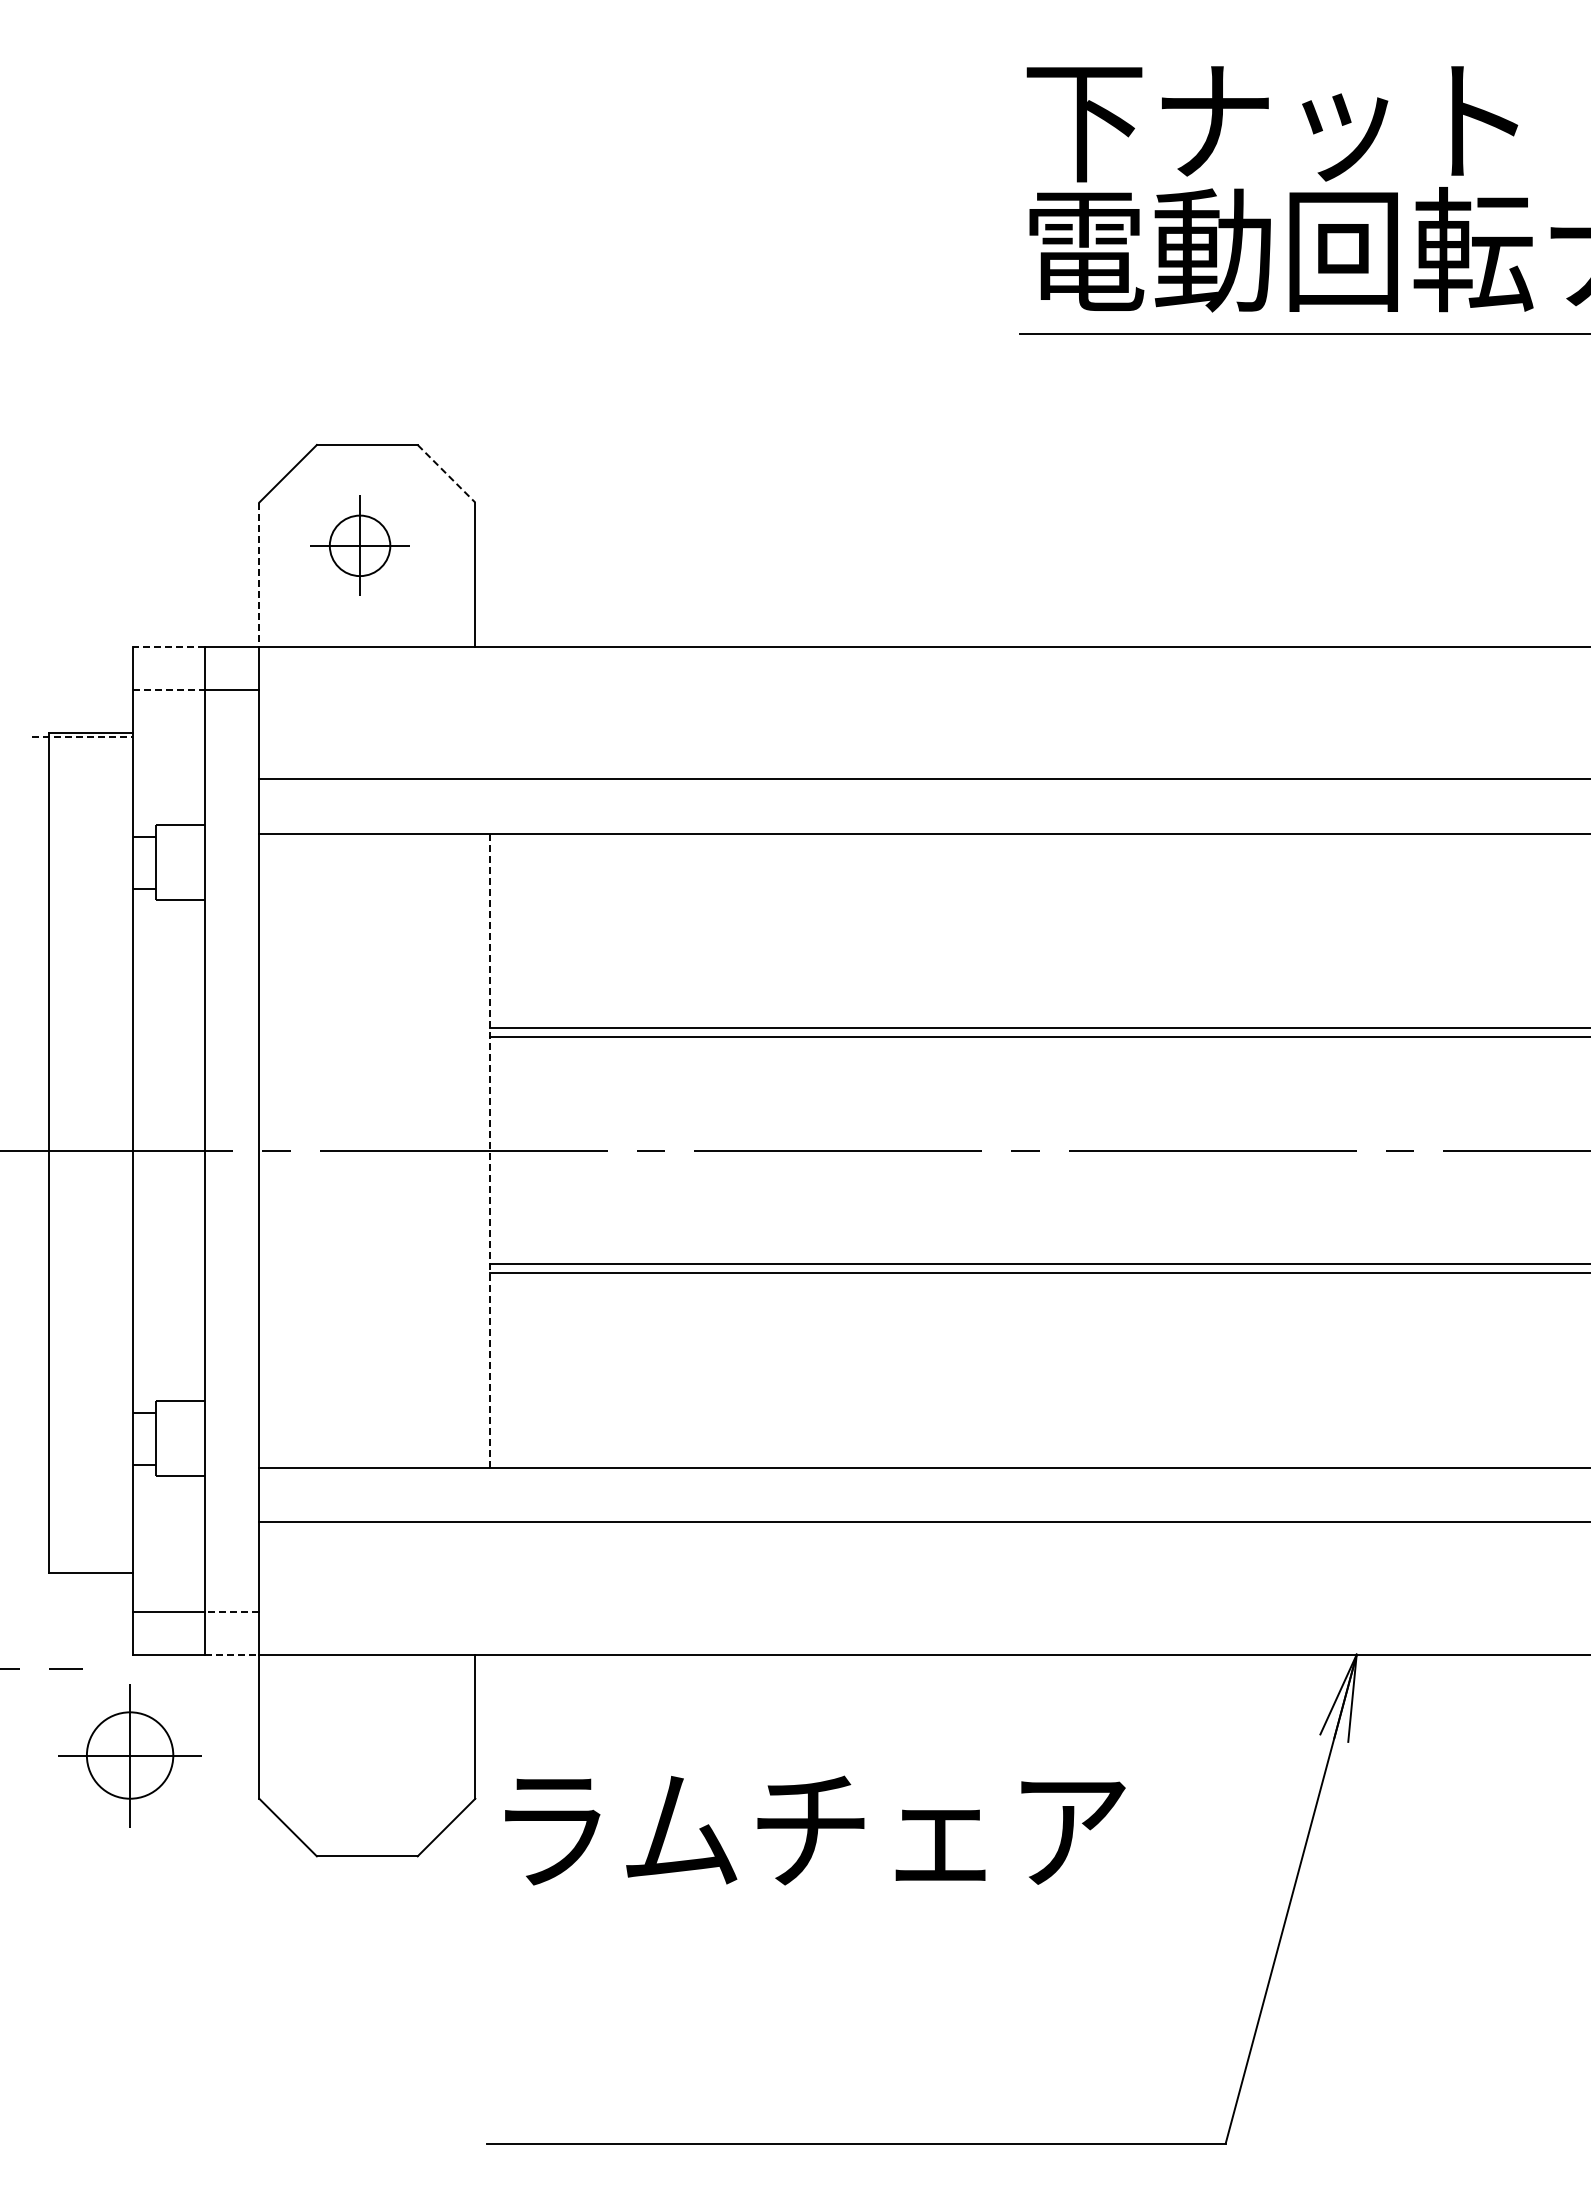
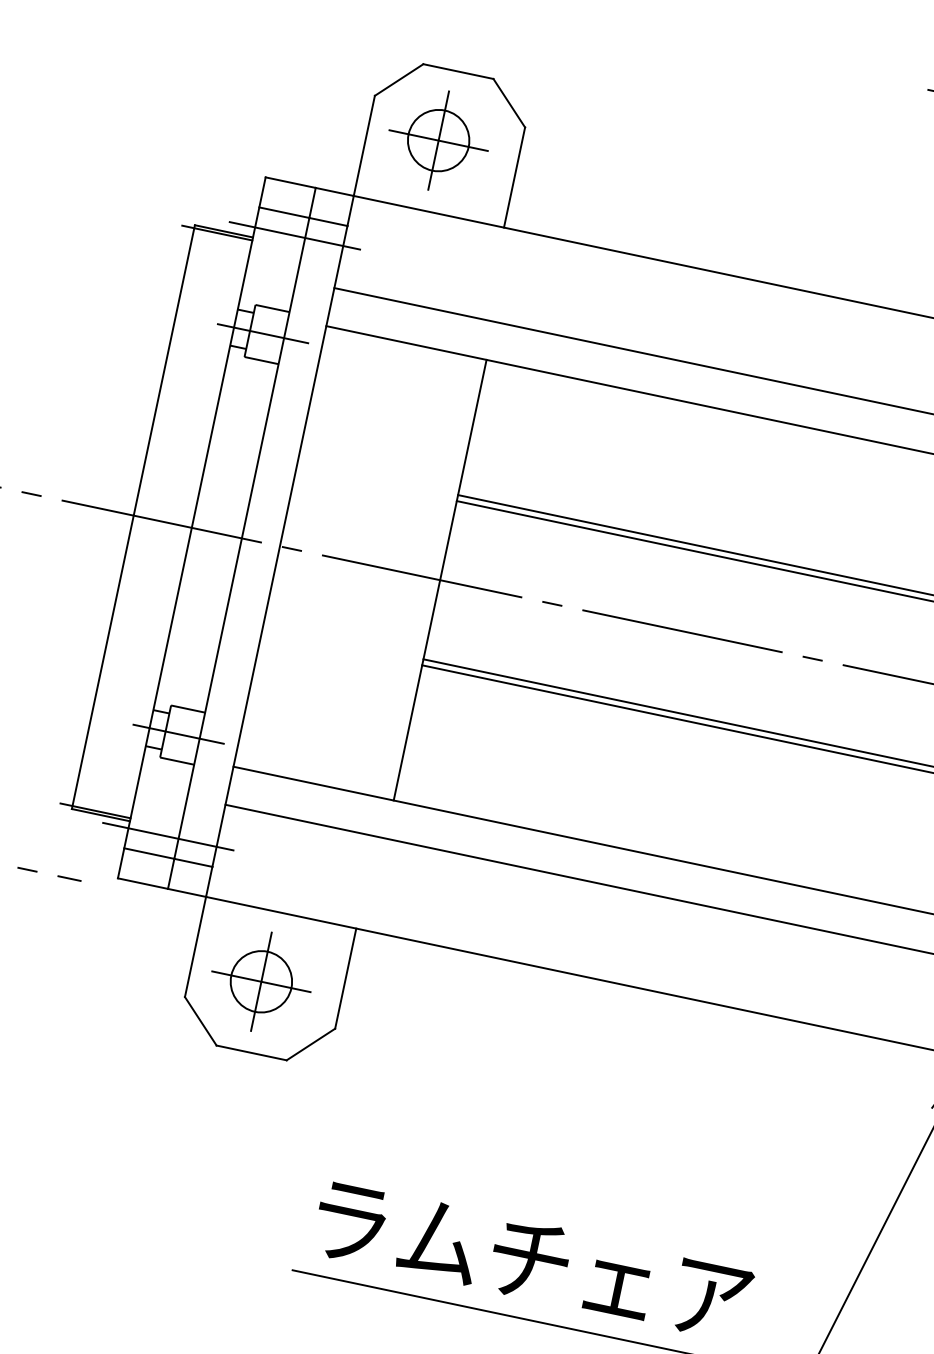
line: (446, 473) -> (509, 103), dashed -> solid
part: (359, 545) -> (438, 140), size x1.43
line: (259, 575) -> (364, 146), dashed -> solid
line: (168, 646) -> (290, 182), dashed -> solid
line: (169, 689) -> (285, 212), dashed -> solid
line: (189, 718) -> (294, 235), added
line: (82, 737) -> (217, 233), dashed -> solid
line: (174, 862) -> (263, 333), added
line: (489, 1150) -> (440, 580), dashed -> solid
line: (174, 1438) -> (178, 734), added
line: (81, 1568) -> (95, 810), added
line: (189, 1582) -> (168, 836), added
line: (231, 1611) -> (193, 862), dashed -> solid
line: (232, 1654) -> (187, 892), dashed -> solid
part: (129, 1755) -> (260, 981), moved
text: (815, 1830) -> (533, 1261), moved

